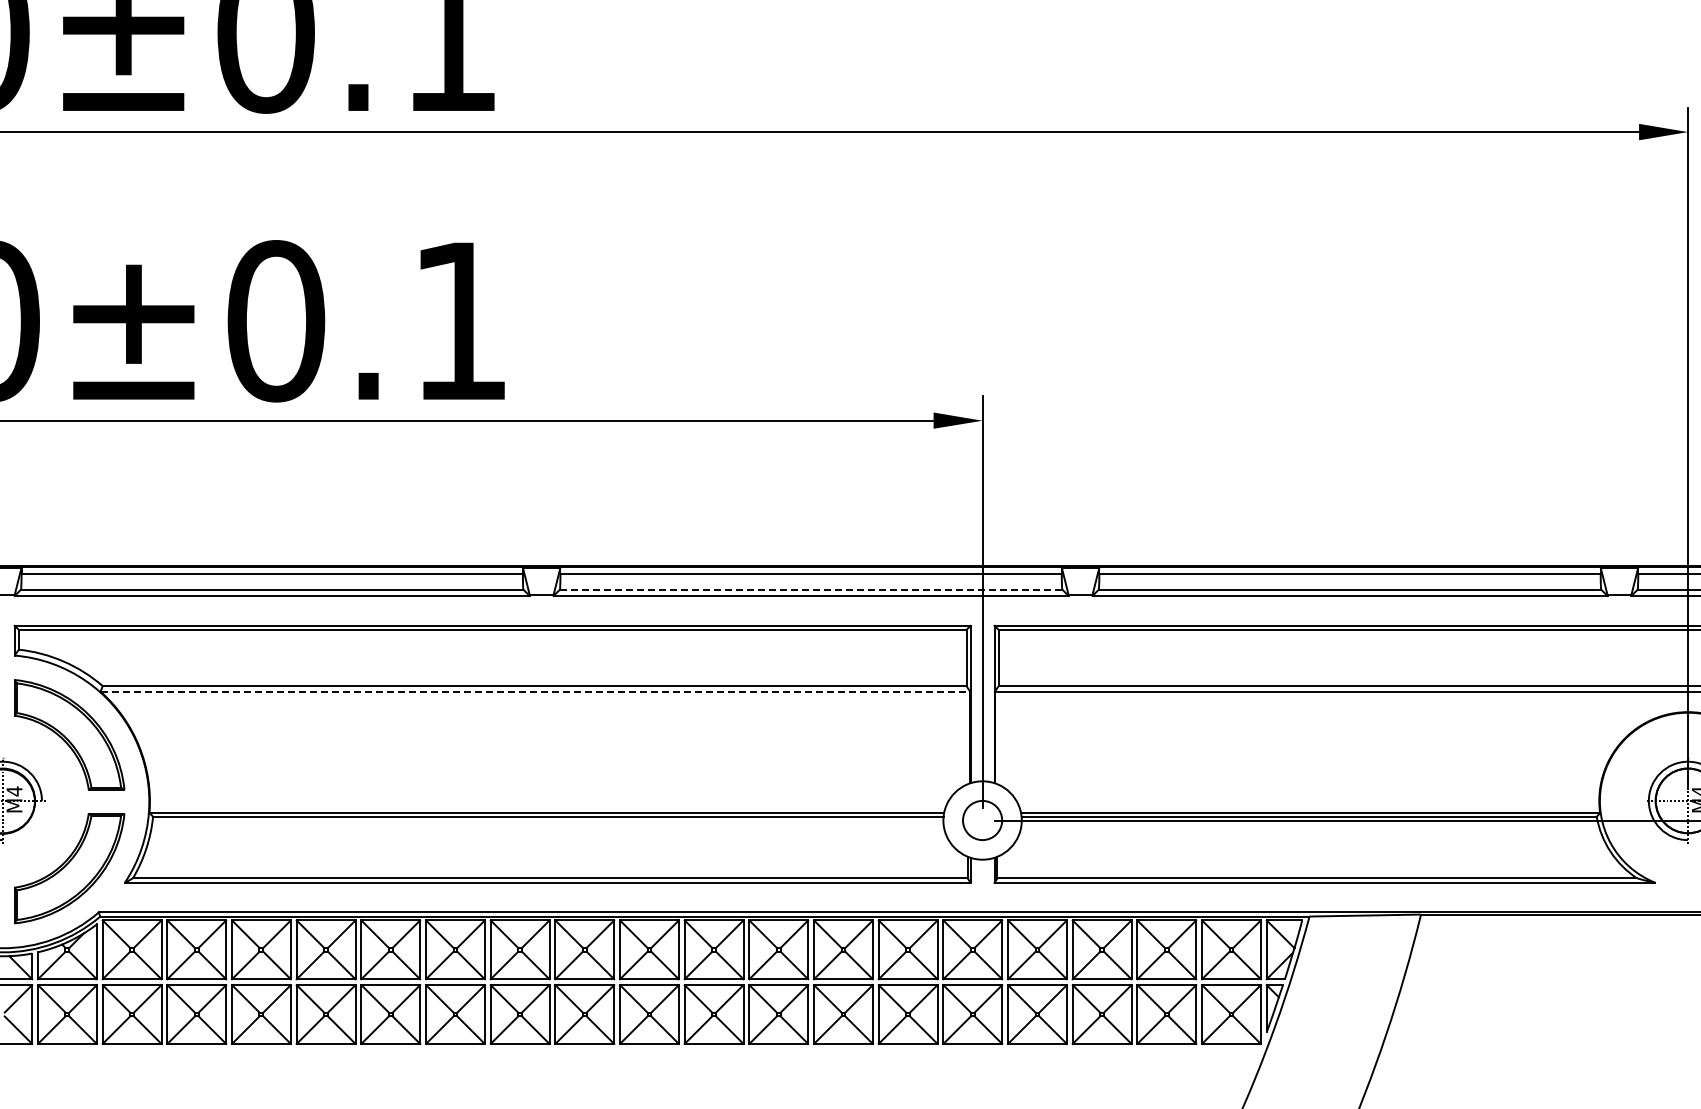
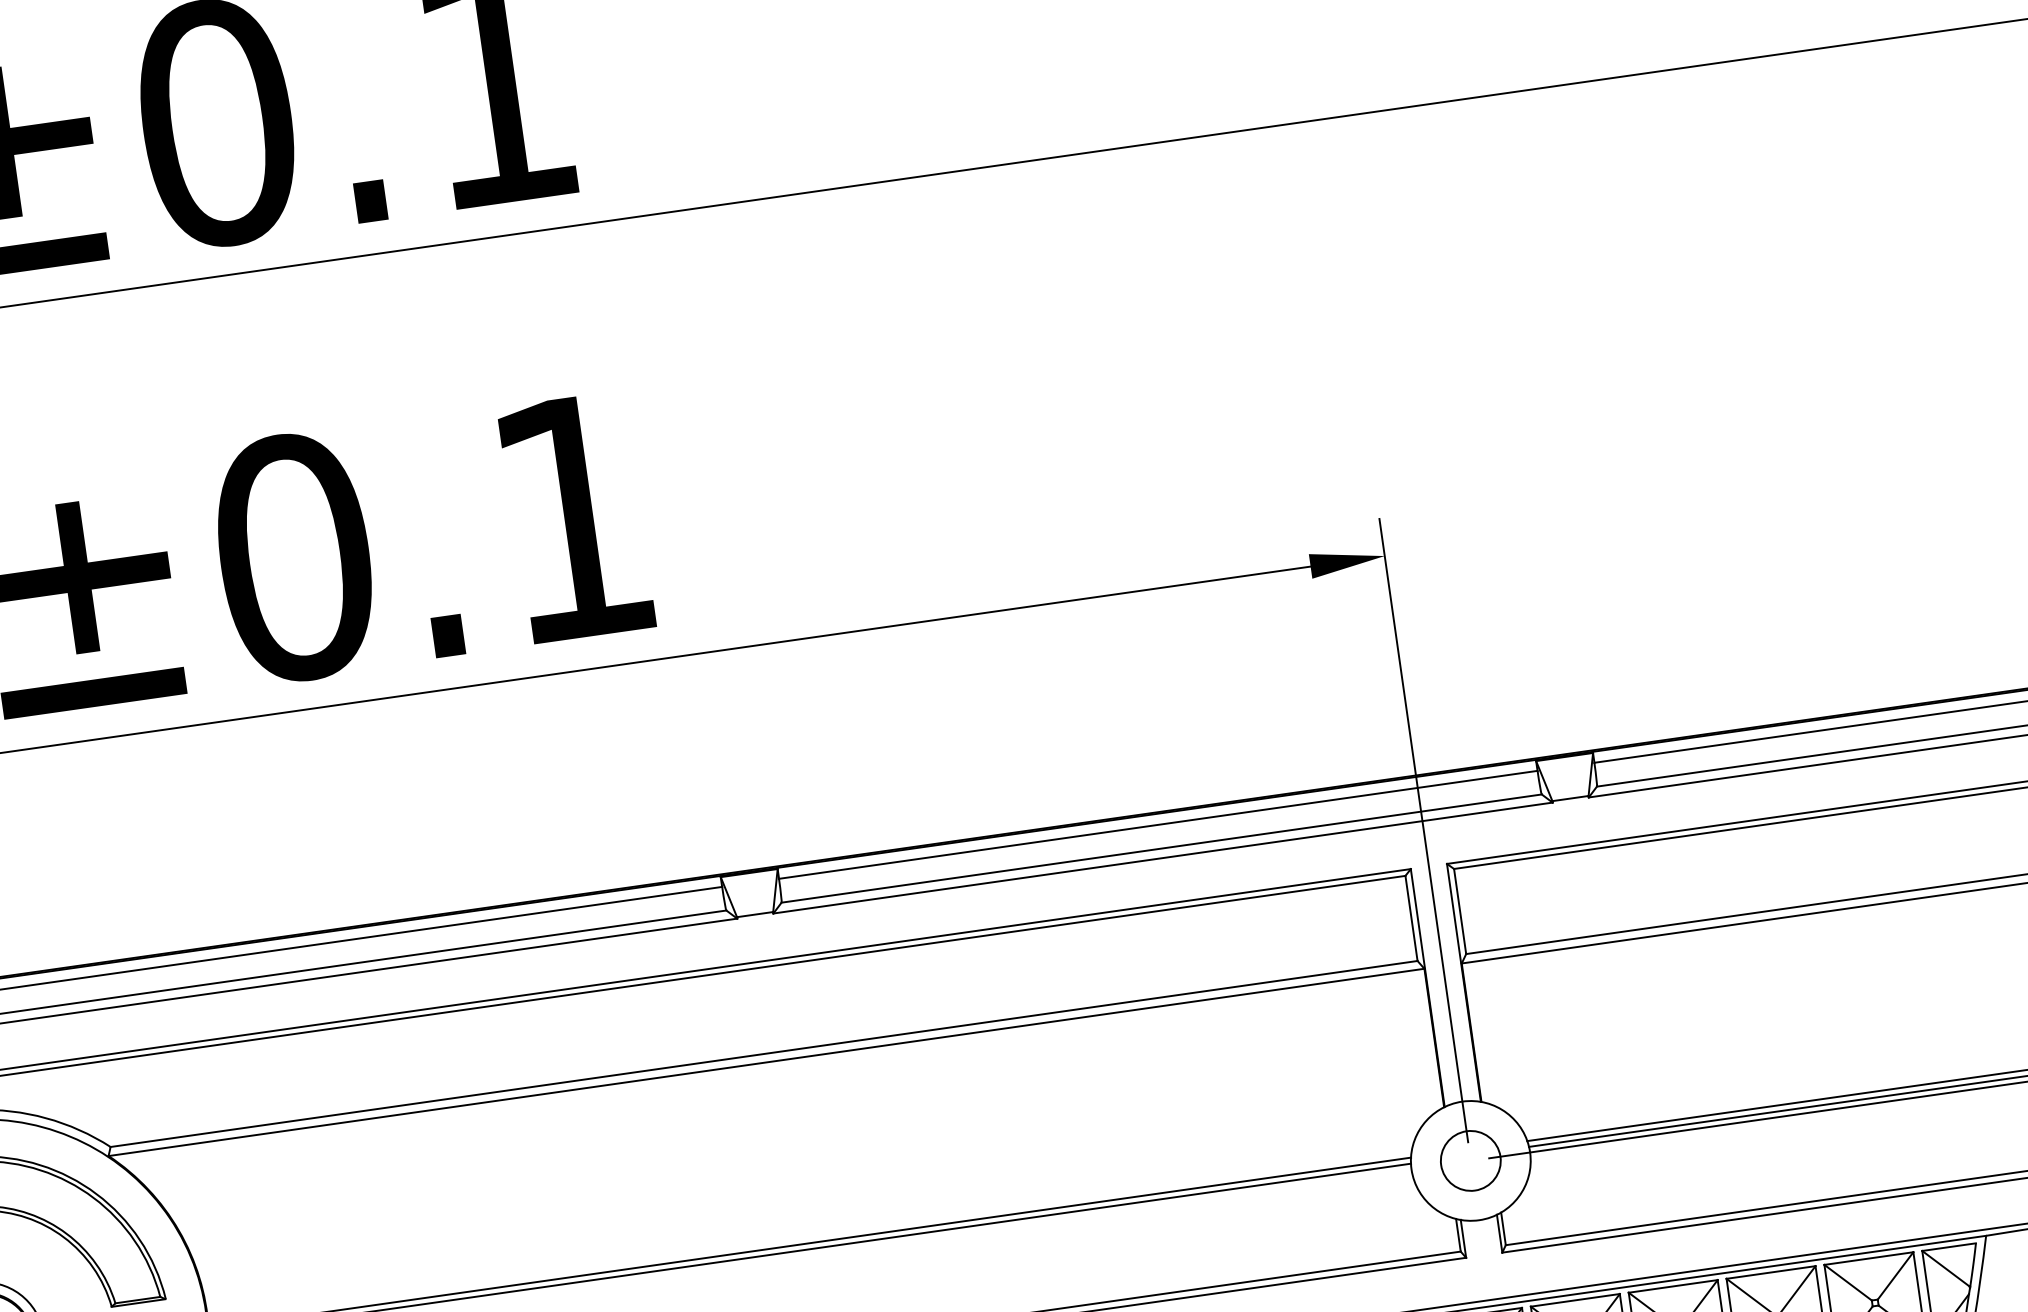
line: (810, 589) -> (1160, 848), dashed -> solid
line: (535, 691) -> (766, 1061), dashed -> solid

